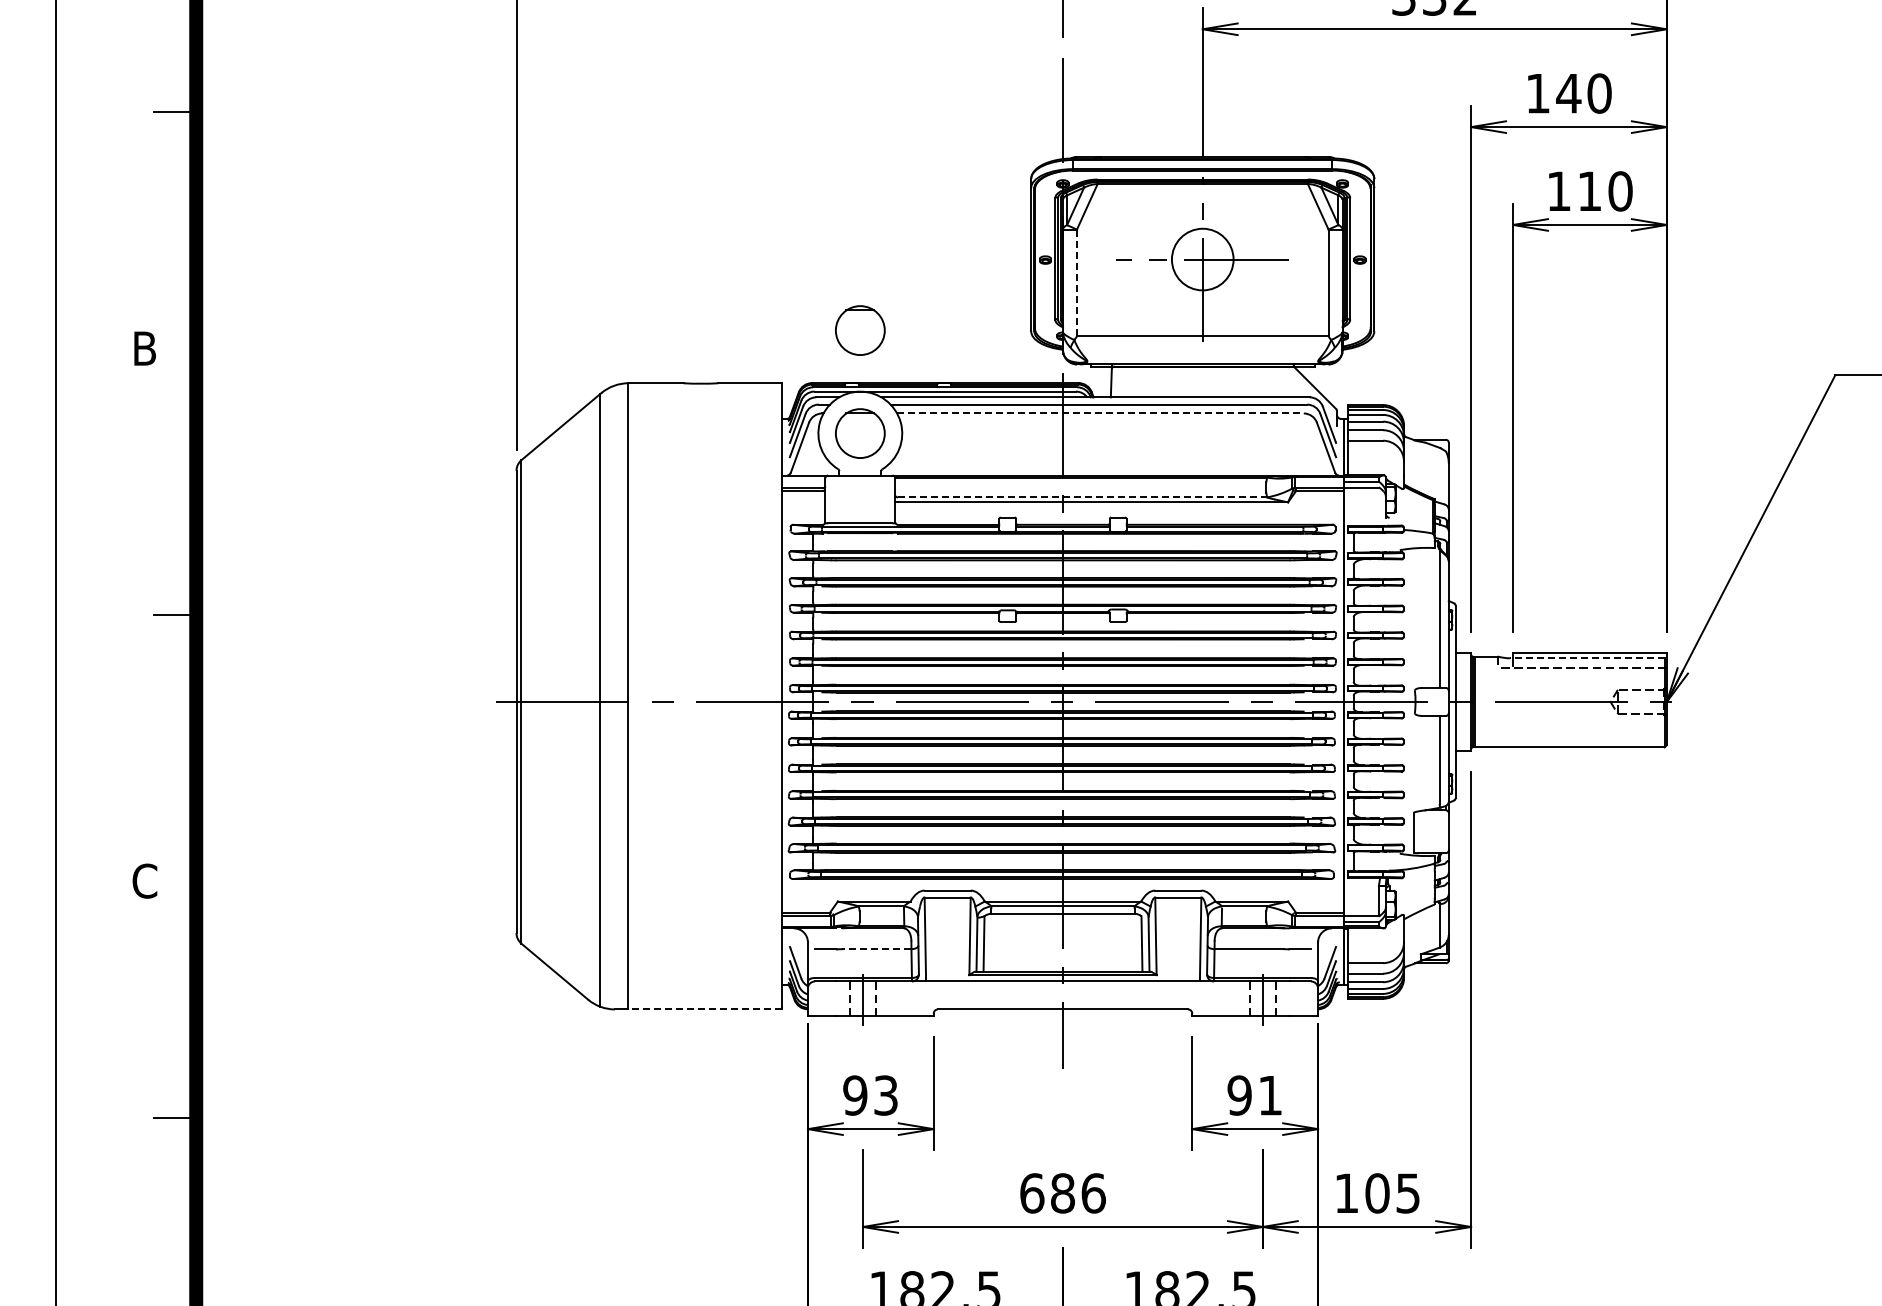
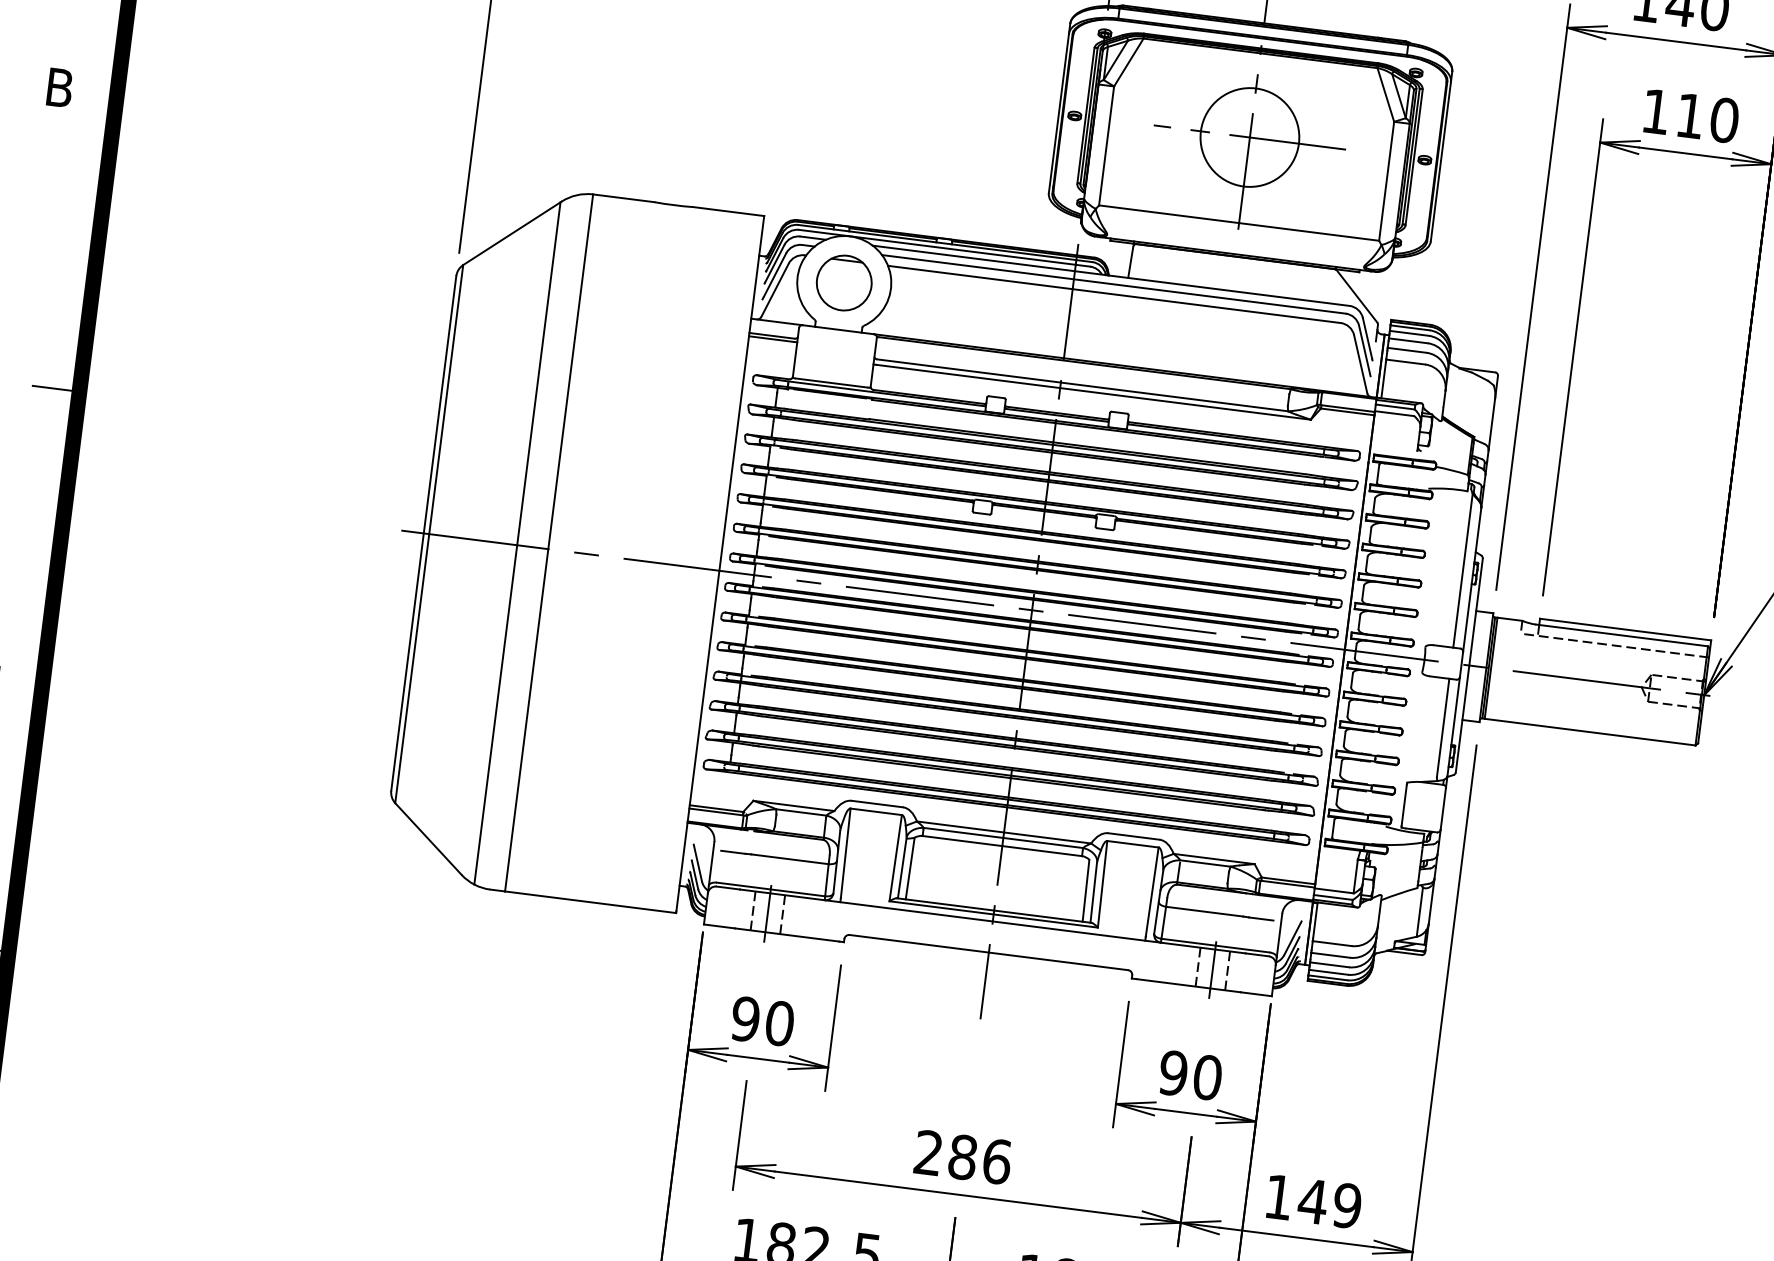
circle: (1202, 259) -> (1249, 137), size x1.43
line: (1076, 283) -> (1106, 146), dashed -> solid
part: (860, 330) -> (858, 168), removed
line: (1100, 413) -> (1114, 294), dashed -> solid
line: (1082, 497) -> (1082, 385), dashed -> solid
line: (1586, 658) -> (1620, 635), dashed -> solid
line: (876, 949) -> (789, 859), dashed -> solid
line: (705, 1009) -> (590, 902), dashed -> solid
text: (886, 1095) -> (780, 1023), 93 -> 90
text: (1270, 1095) -> (1207, 1077), 91 -> 90
text: (1032, 1193) -> (929, 1153), 686 -> 286
text: (1392, 1193) -> (1329, 1203), 105 -> 149

